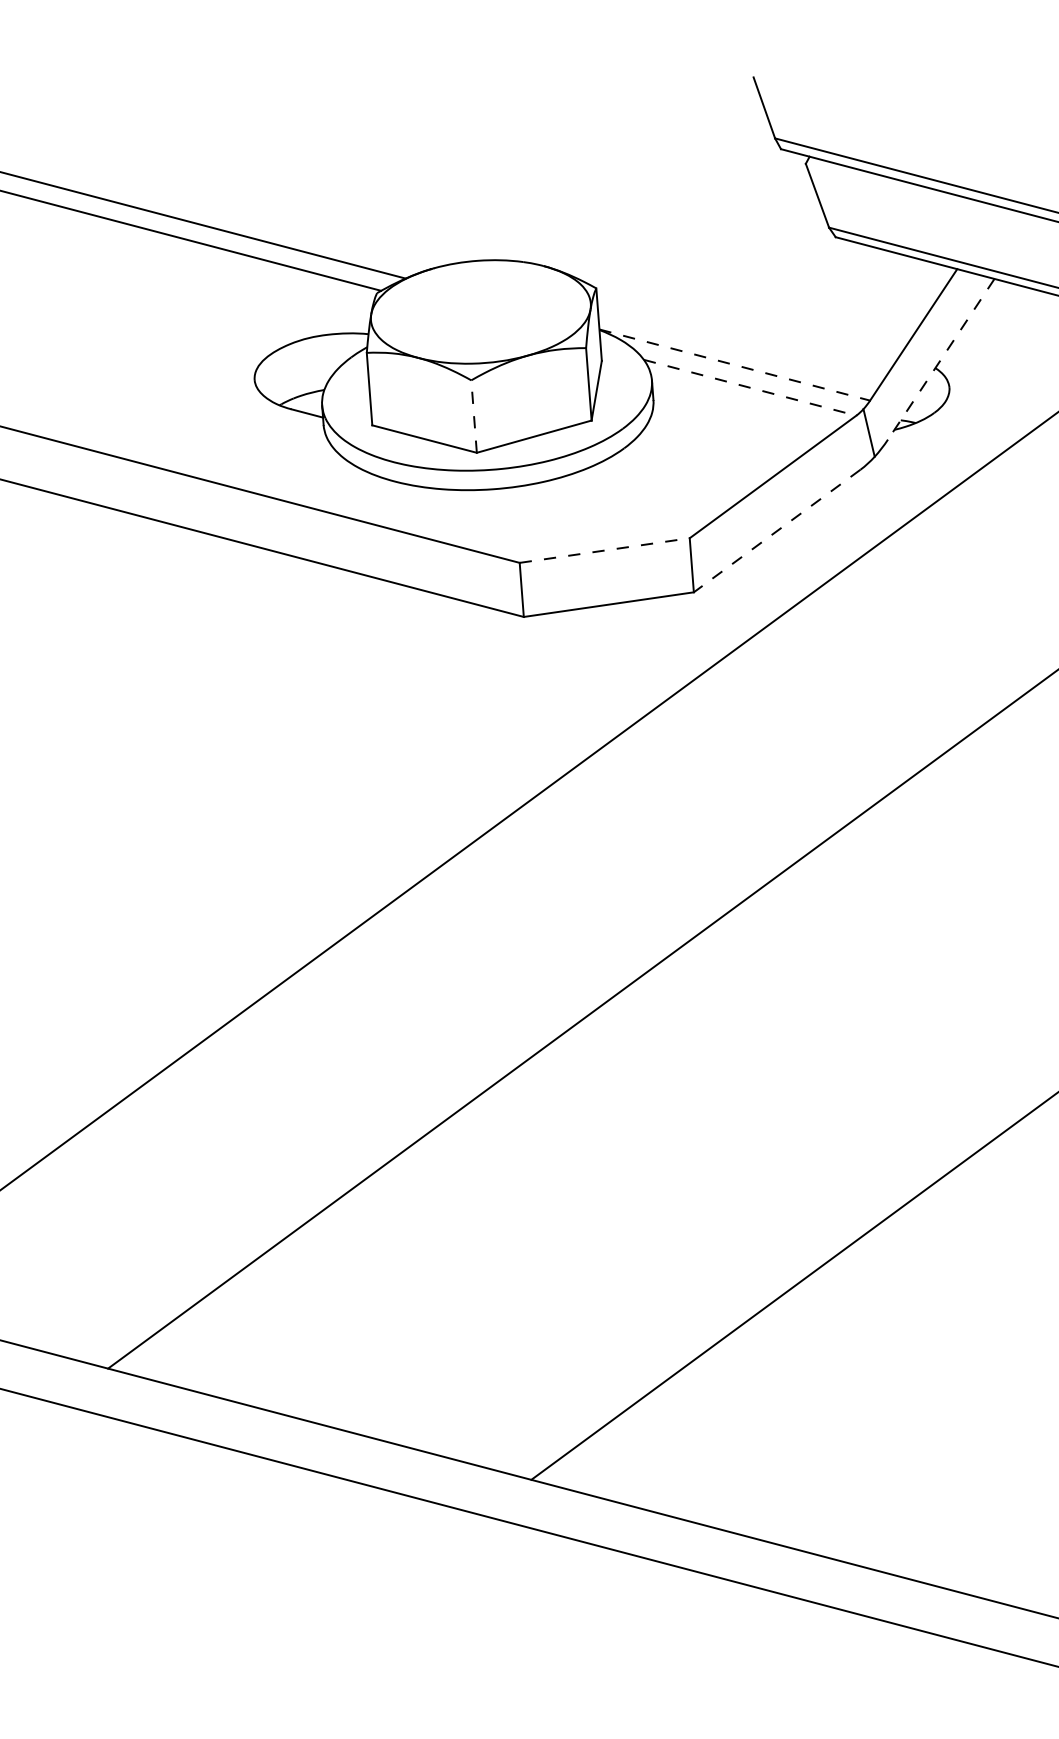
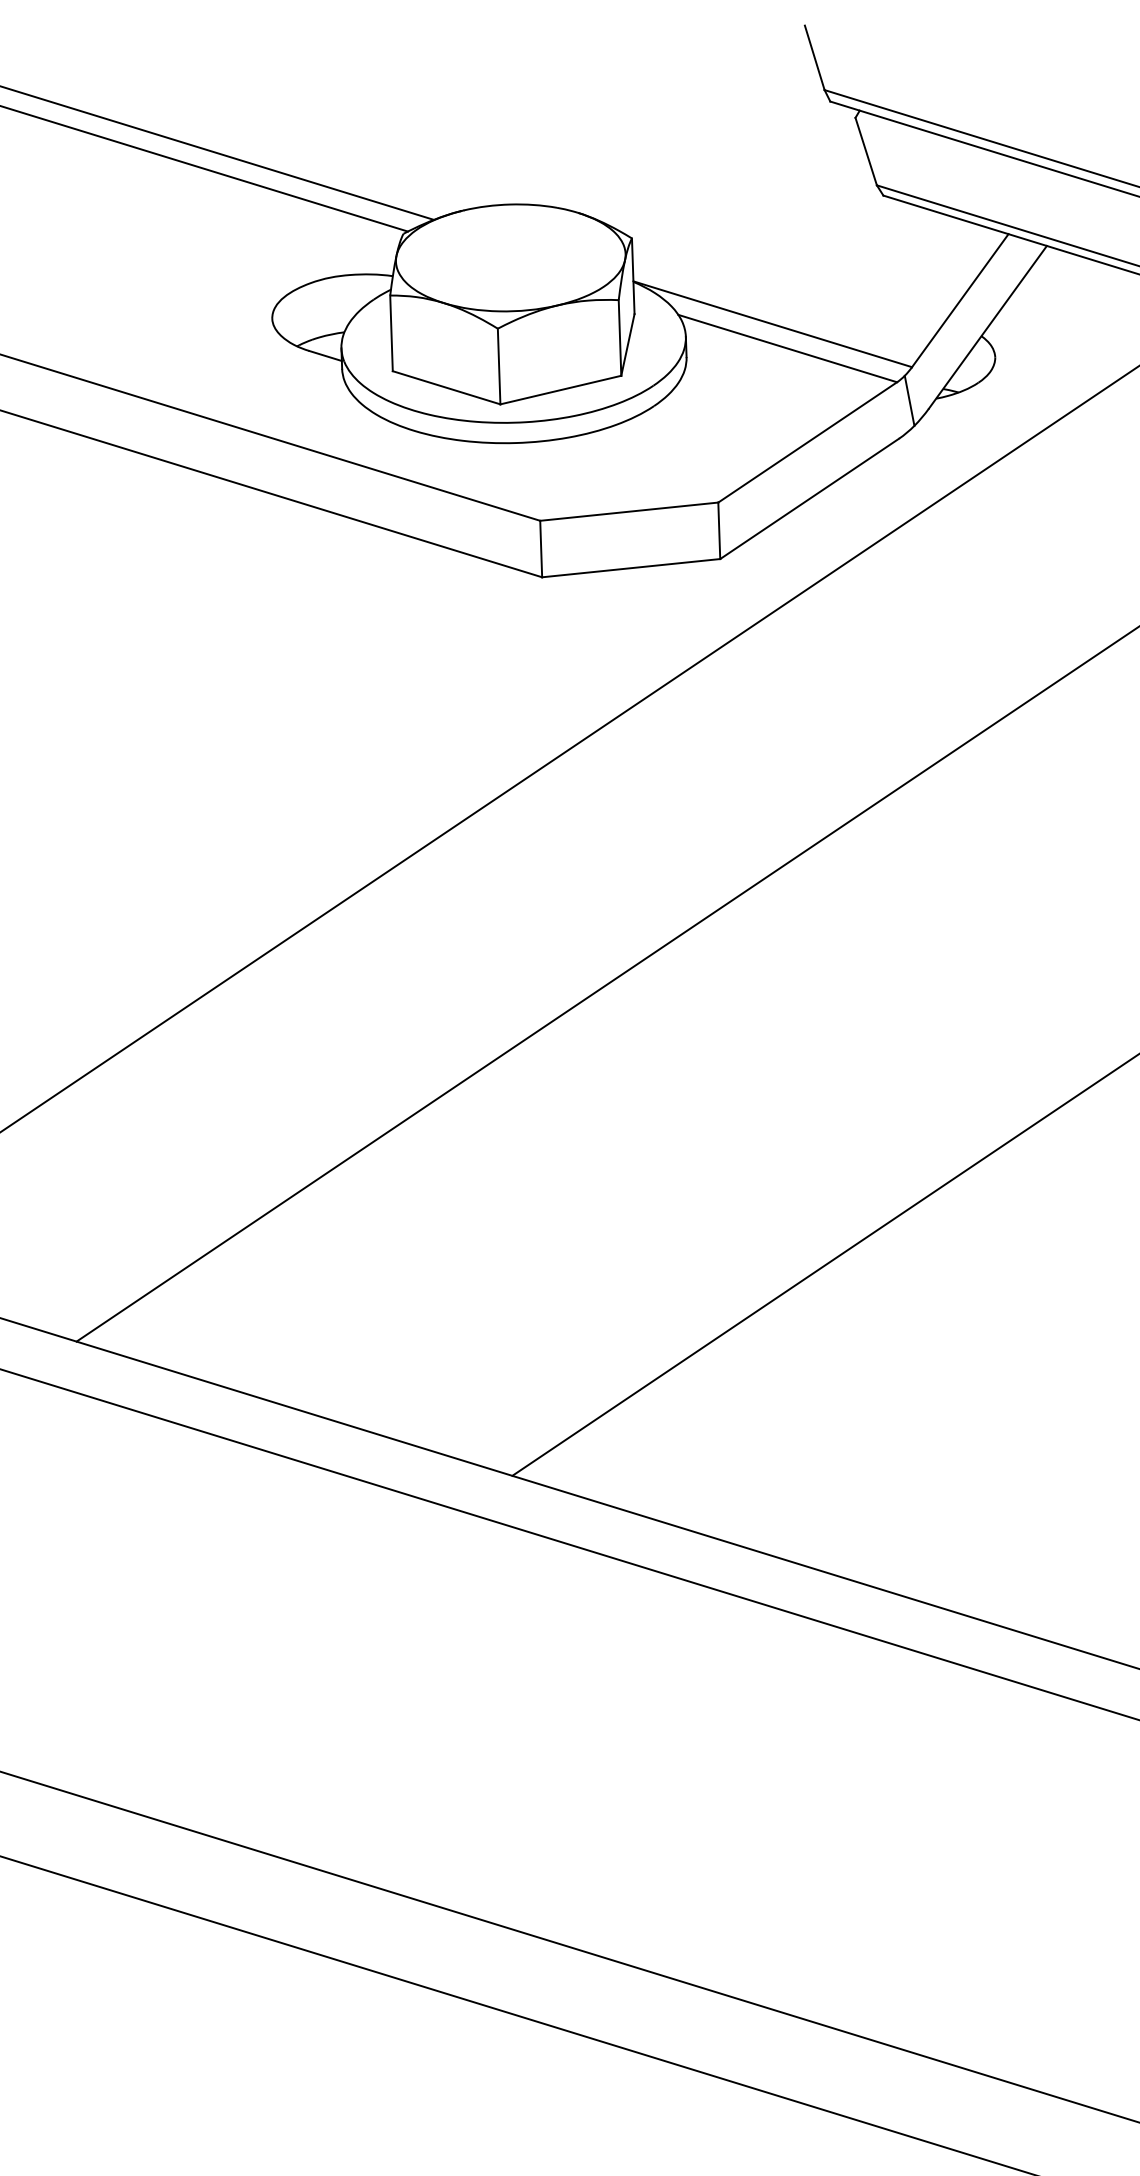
line: (940, 359) -> (987, 327), dashed -> solid
line: (734, 365) -> (772, 324), dashed -> solid
line: (750, 387) -> (788, 348), dashed -> solid
line: (474, 416) -> (499, 366), dashed -> solid
line: (777, 530) -> (809, 498), dashed -> solid
line: (604, 550) -> (629, 511), dashed -> solid

